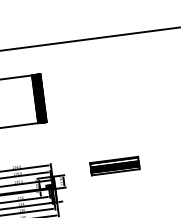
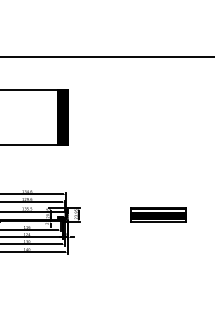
part: (115, 165) -> (158, 214), moved

